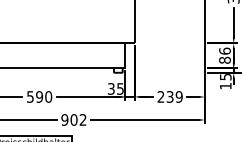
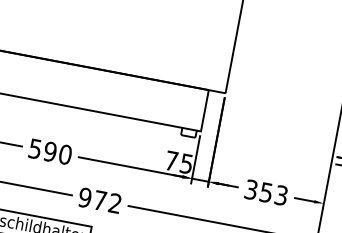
text: (111, 88) -> (172, 160), 35 -> 75
text: (169, 96) -> (265, 191), 239 -> 353
text: (73, 119) -> (99, 199), 902 -> 972

